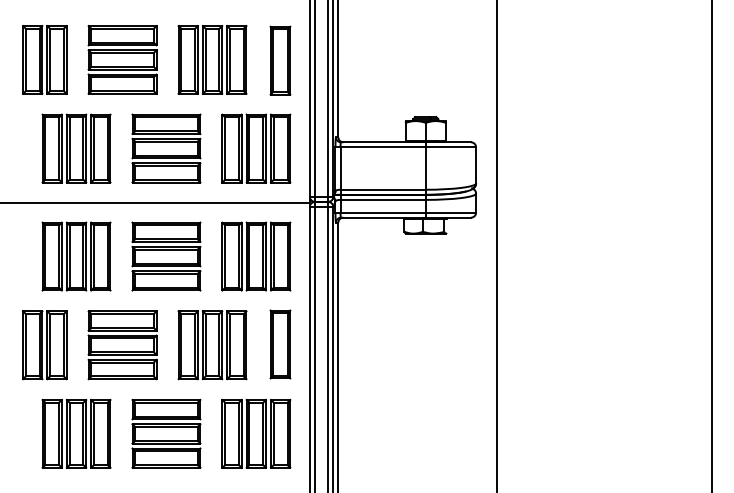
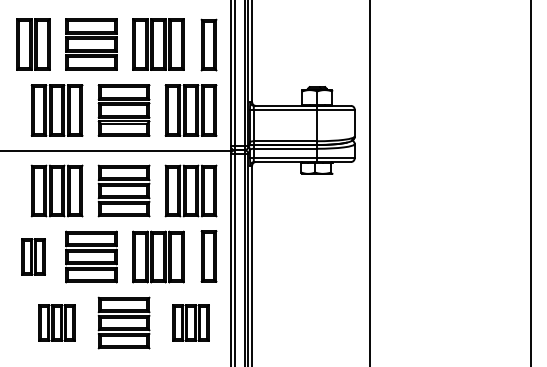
part: (44, 344) -> (33, 256), size x0.7
part: (75, 433) -> (56, 322), size x0.7
part: (255, 433) -> (190, 322), size x0.7

